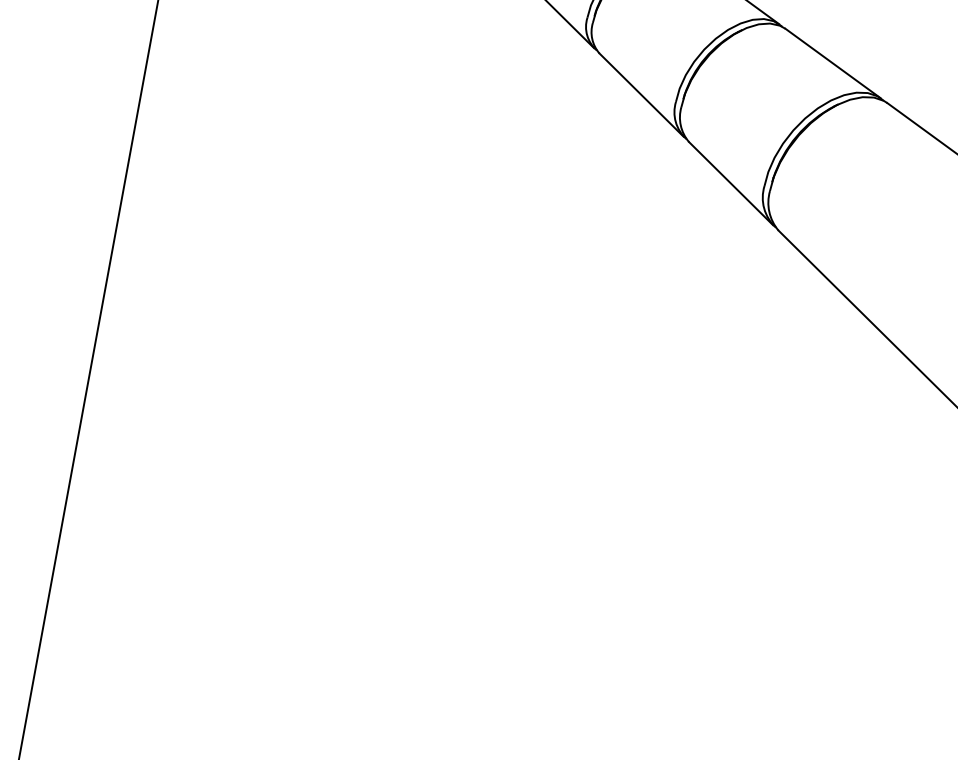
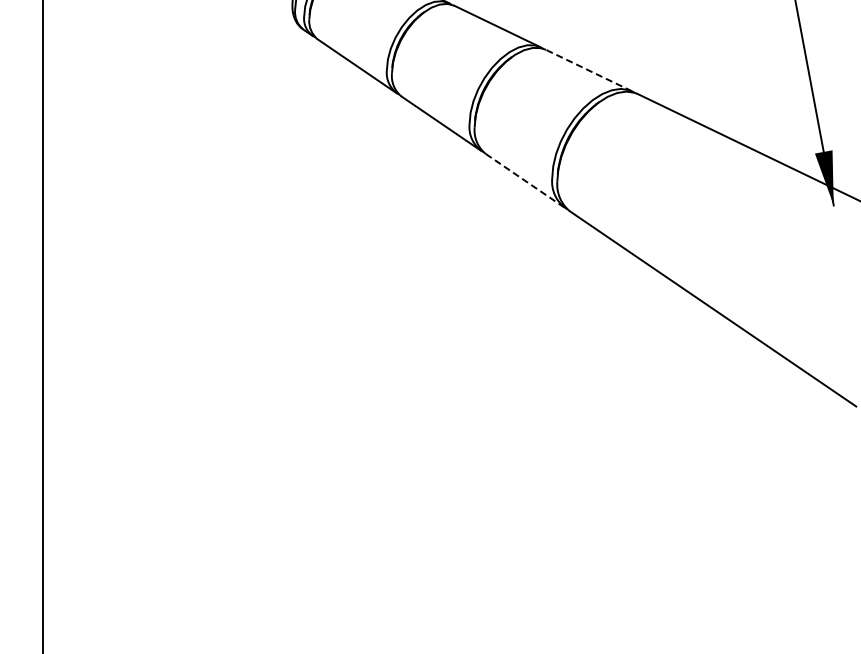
line: (833, 63) -> (589, 70), solid -> dashed
line: (731, 183) -> (525, 180), solid -> dashed

